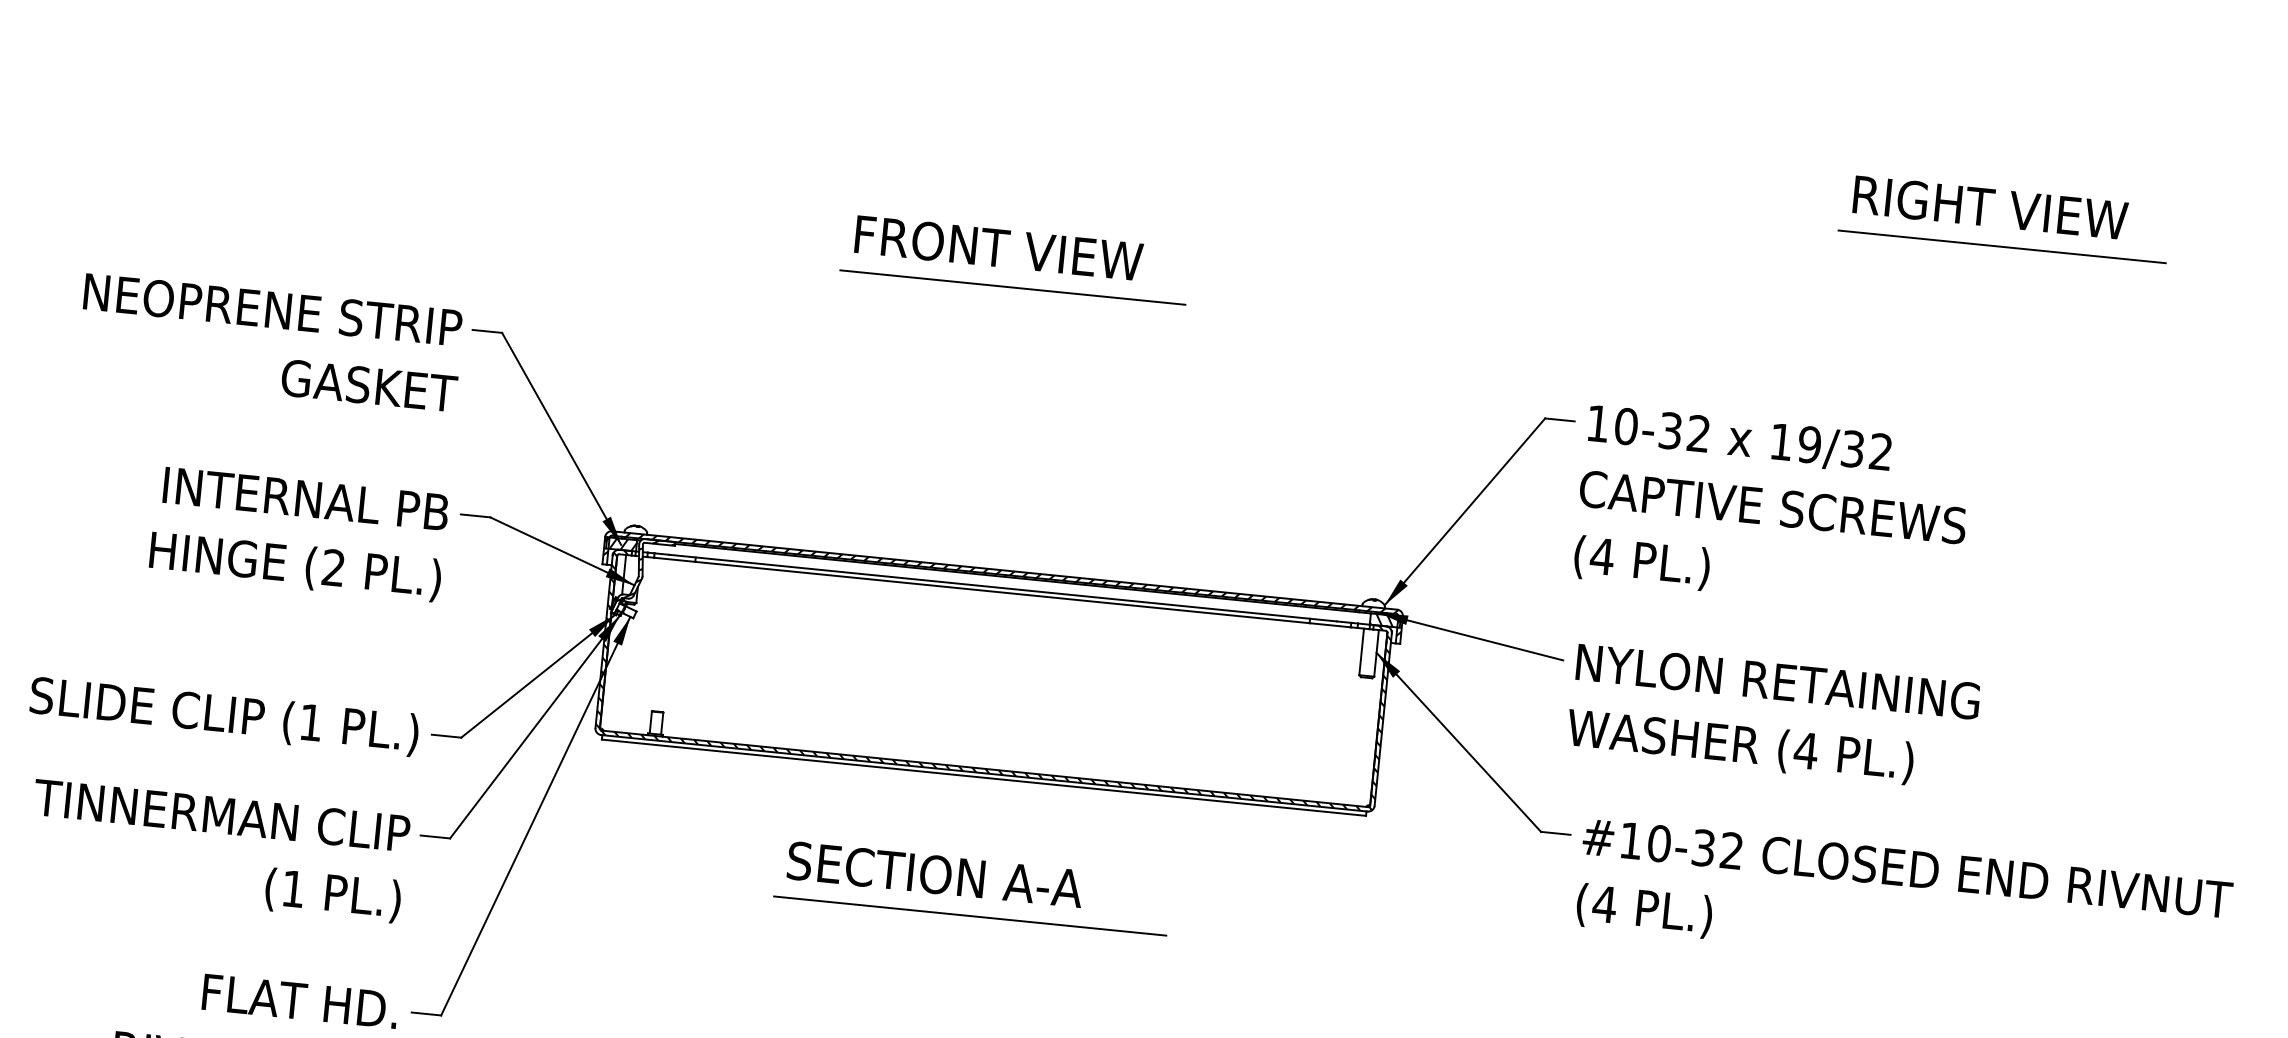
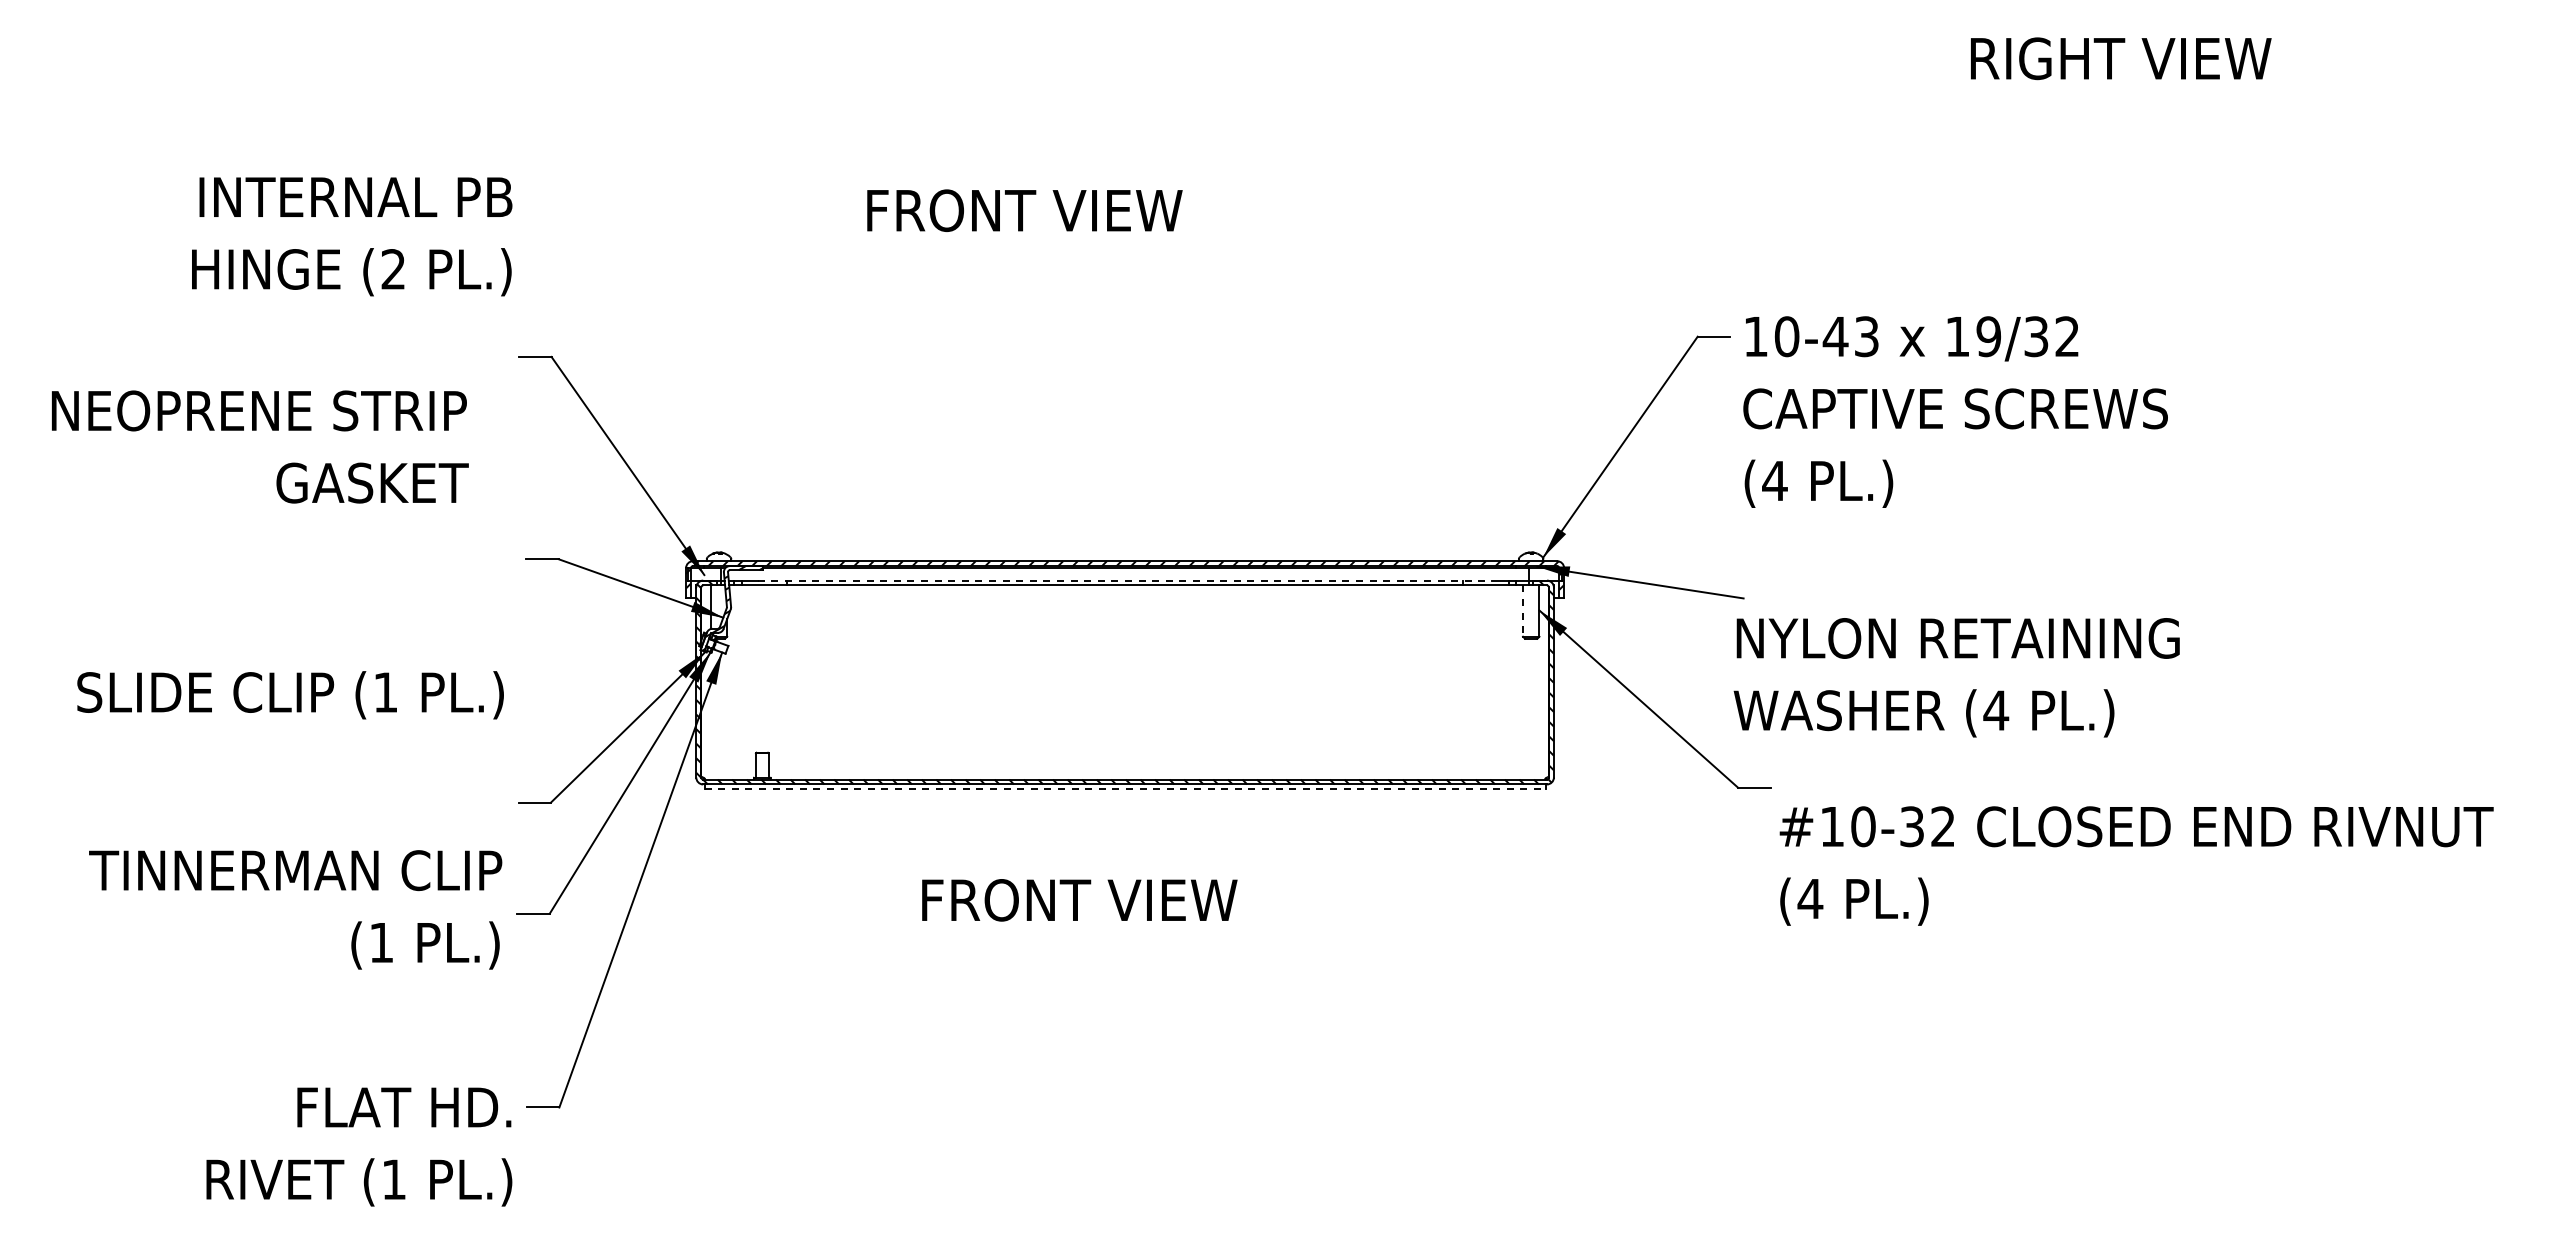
text: (1990, 207) -> (2121, 58), moved
line: (2002, 247) -> (2177, 100), removed
text: (998, 248) -> (1024, 210), moved
line: (1013, 287) -> (1103, 251), removed
text: (270, 342) -> (260, 446), moved
text: (1684, 432) -> (1850, 336), 10-32 -> 10-43
text: (299, 534) -> (352, 236), moved
hatch: (623, 544) -> (706, 574), removed
line: (1003, 588) -> (1125, 580), solid -> dashed
hatch: (1384, 620) -> (1544, 574), removed
line: (1362, 652) -> (1523, 611), solid -> dashed
text: (224, 716) -> (290, 695), moved
text: (1773, 717) -> (1956, 677), moved
line: (984, 777) -> (1125, 789), solid -> dashed
text: (218, 851) -> (295, 909), moved
text: (935, 874) -> (1082, 900), SECTION A-A -> FRONT VIEW
text: (1903, 903) -> (2136, 865), moved
line: (969, 915) -> (1124, 941), removed

